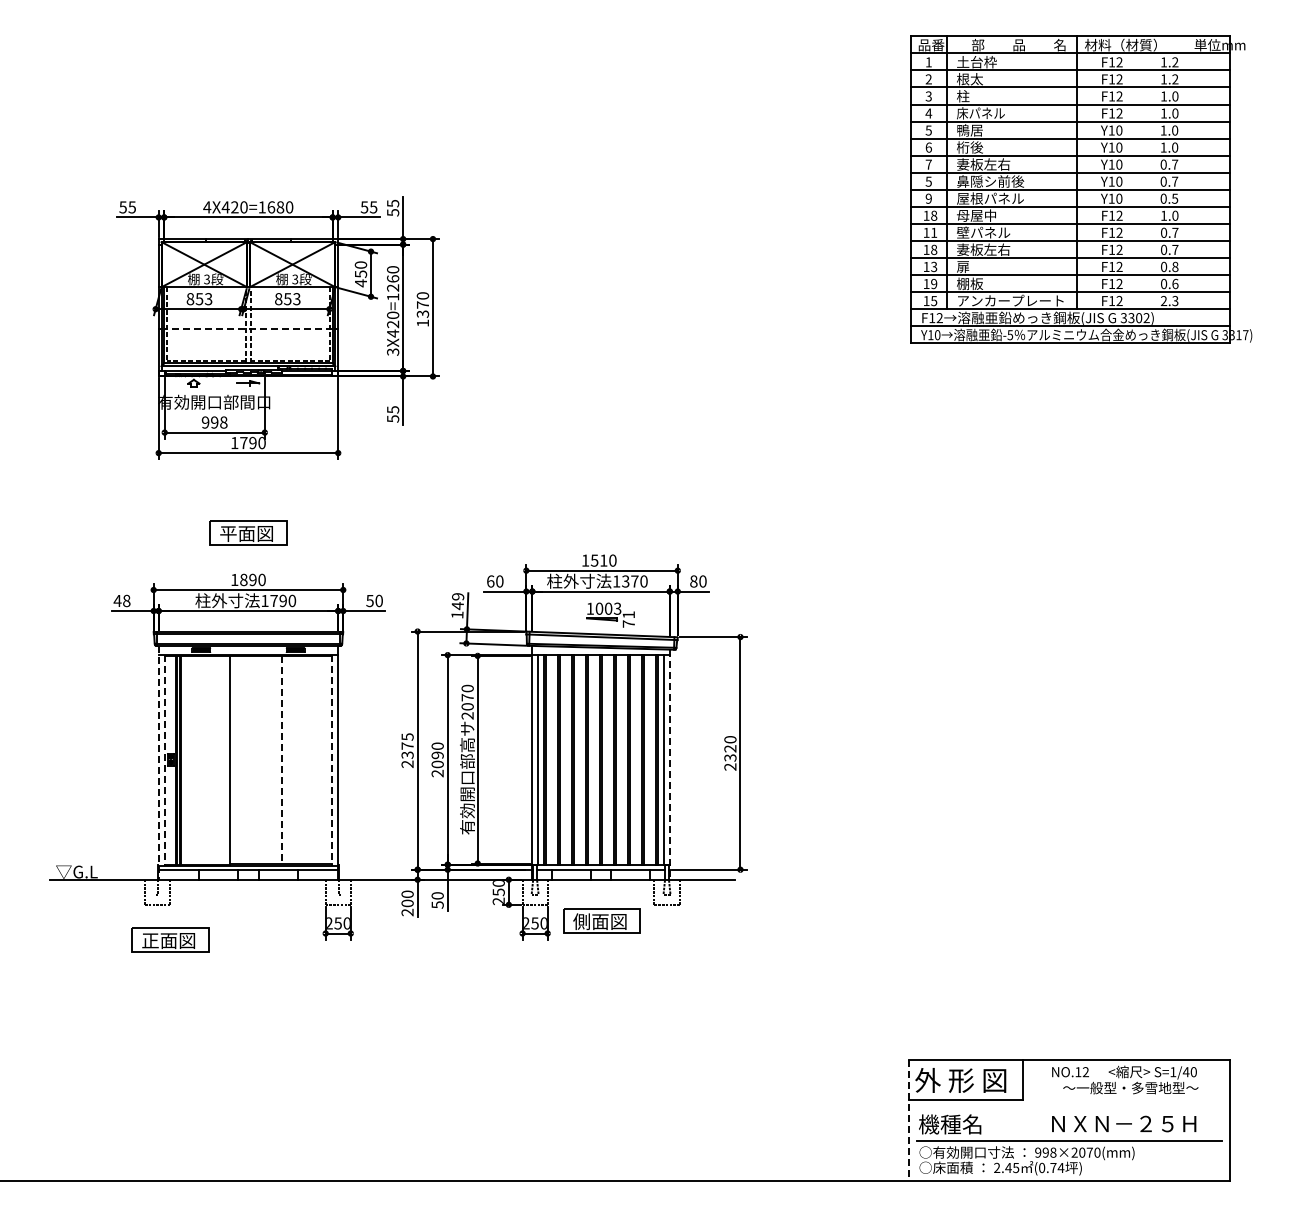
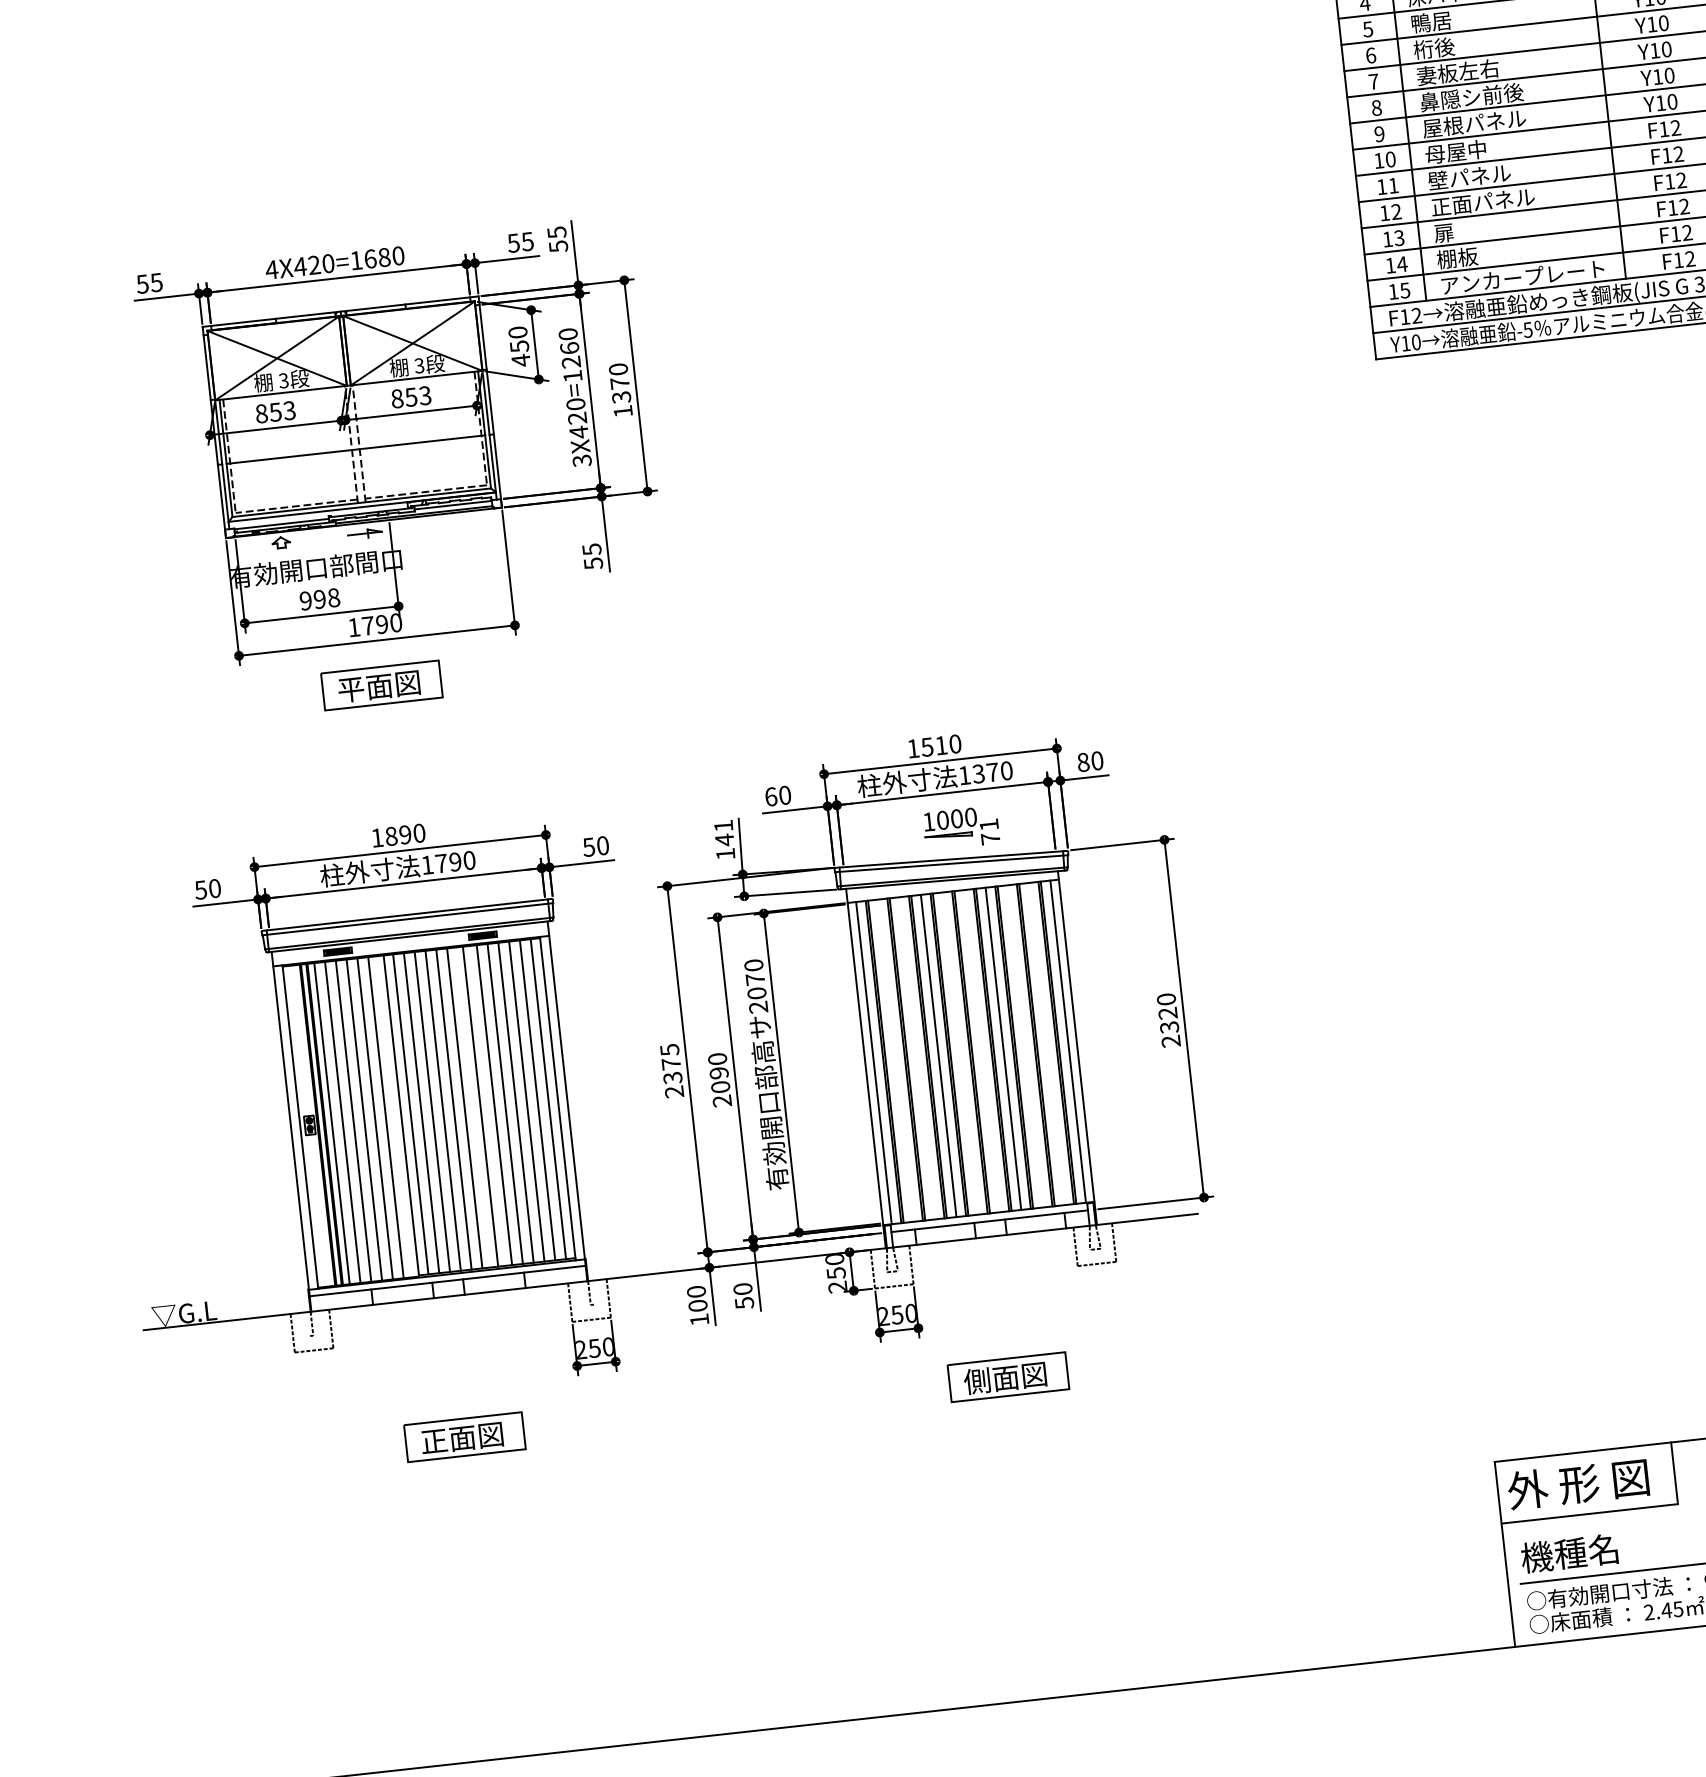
text: (928, 181) -> (1376, 107), 5 -> 8
text: (934, 215) -> (1391, 158), 18 -> 10
text: (934, 249) -> (1396, 211), 18 -> 12
text: (990, 249) -> (1483, 201), 妻板左右 -> 正面パネル
text: (933, 283) -> (1401, 263), 19 -> 14
line: (247, 328) -> (354, 449), dashed -> solid
part: (248, 532) -> (381, 684), moved
text: (458, 596) -> (724, 825), 149 -> 141
text: (121, 601) -> (206, 890), 48 -> 50
text: (617, 608) -> (970, 816), 1003 -> 1000
line: (185, 759) -> (332, 1122), added
line: (192, 759) -> (342, 1121), added
line: (199, 759) -> (353, 1119), added
line: (206, 759) -> (364, 1118), added
line: (213, 759) -> (375, 1117), added
line: (220, 759) -> (385, 1116), added
line: (236, 759) -> (410, 1113), added
line: (243, 759) -> (421, 1112), added
line: (250, 759) -> (432, 1111), added
line: (257, 759) -> (442, 1110), added
line: (264, 759) -> (453, 1108), added
line: (271, 759) -> (464, 1107), added
line: (291, 759) -> (495, 1104), added
line: (298, 759) -> (505, 1103), added
line: (305, 759) -> (516, 1101), added
line: (312, 759) -> (527, 1100), added
line: (319, 759) -> (538, 1099), added
line: (326, 759) -> (548, 1098), added
line: (580, 759) -> (939, 1055), added
line: (622, 759) -> (1003, 1048), added
line: (164, 760) -> (300, 1127), dashed -> solid
line: (281, 760) -> (479, 1107), dashed -> solid
line: (332, 760) -> (558, 1098), dashed -> solid
line: (158, 763) -> (291, 1133), dashed -> solid
line: (669, 765) -> (1077, 1049), dashed -> solid
text: (407, 912) -> (699, 1319), 200 -> 100
part: (601, 920) -> (1007, 1376), moved
part: (170, 939) -> (464, 1435), moved
line: (908, 1120) -> (1504, 1554), dashed -> solid

